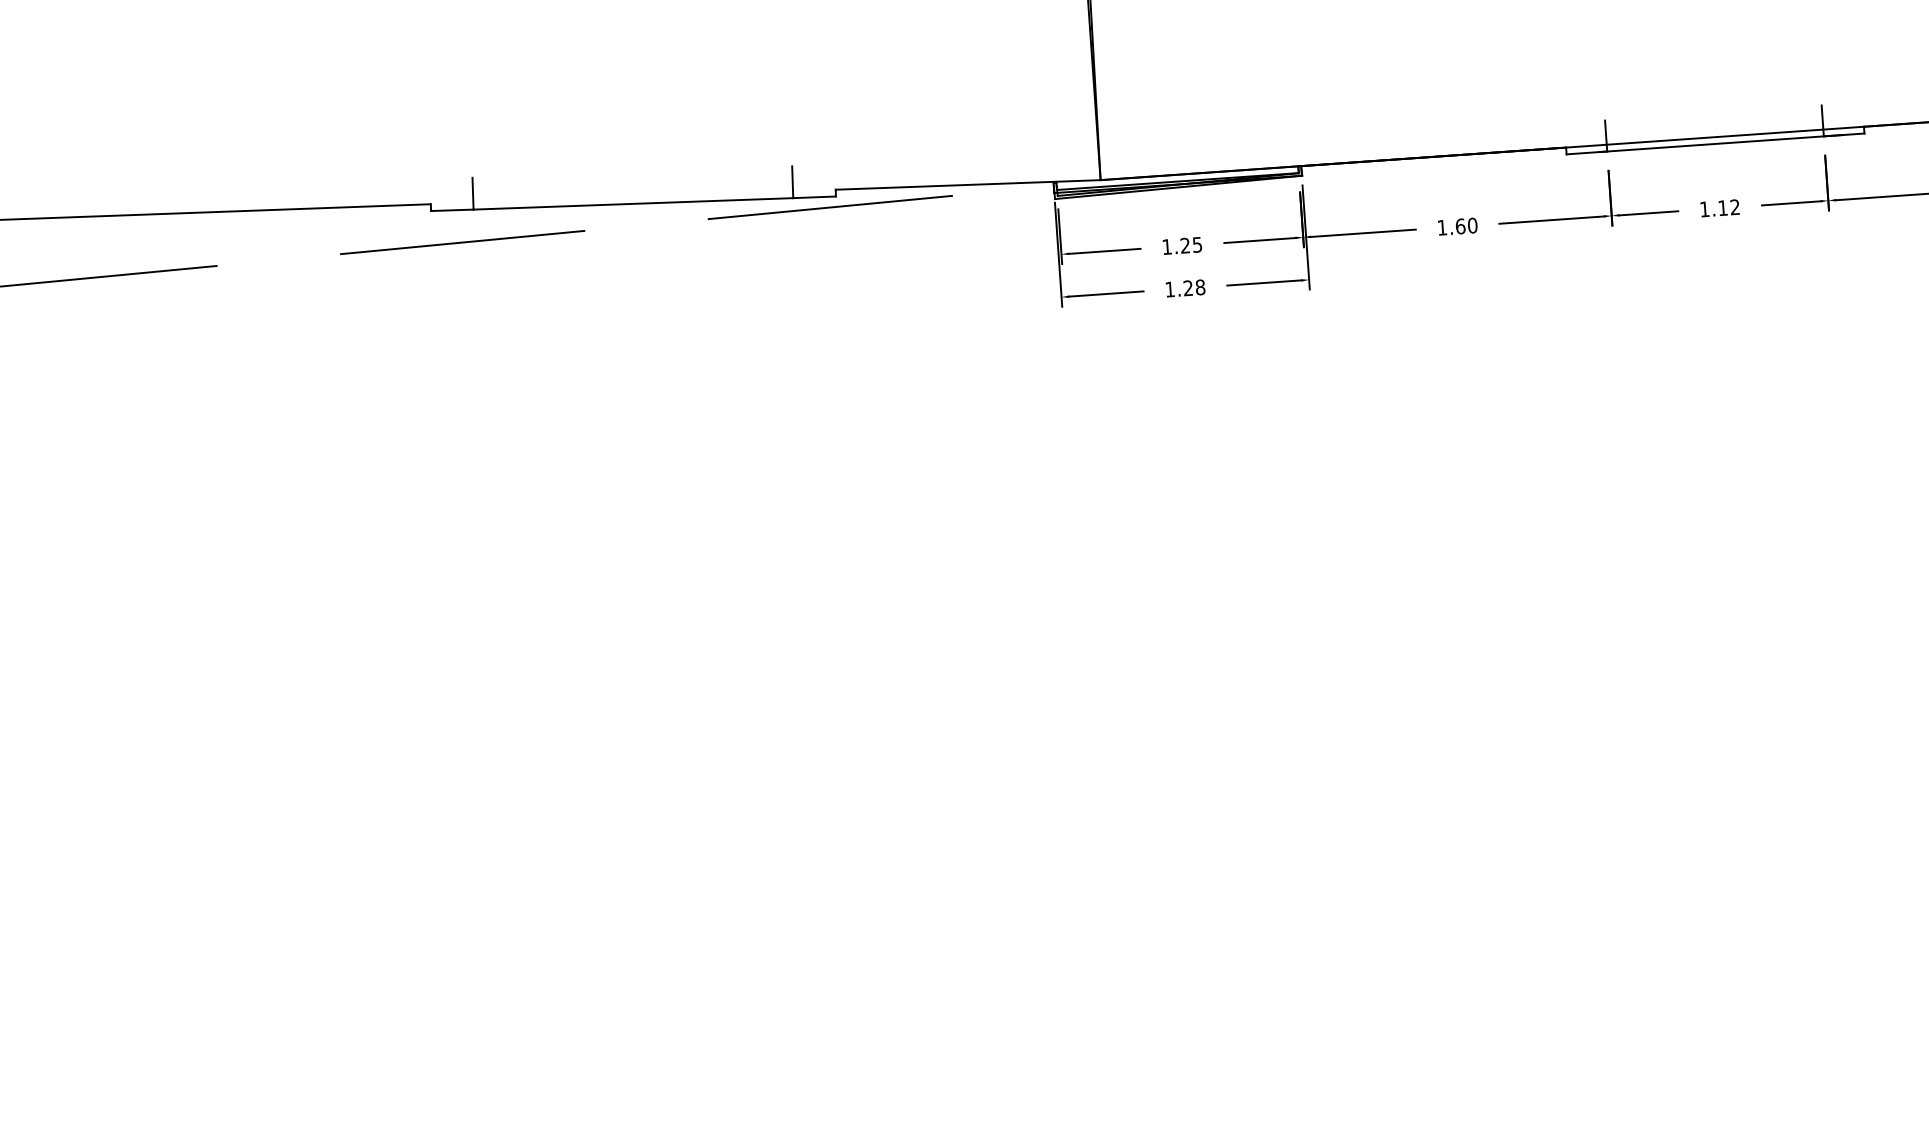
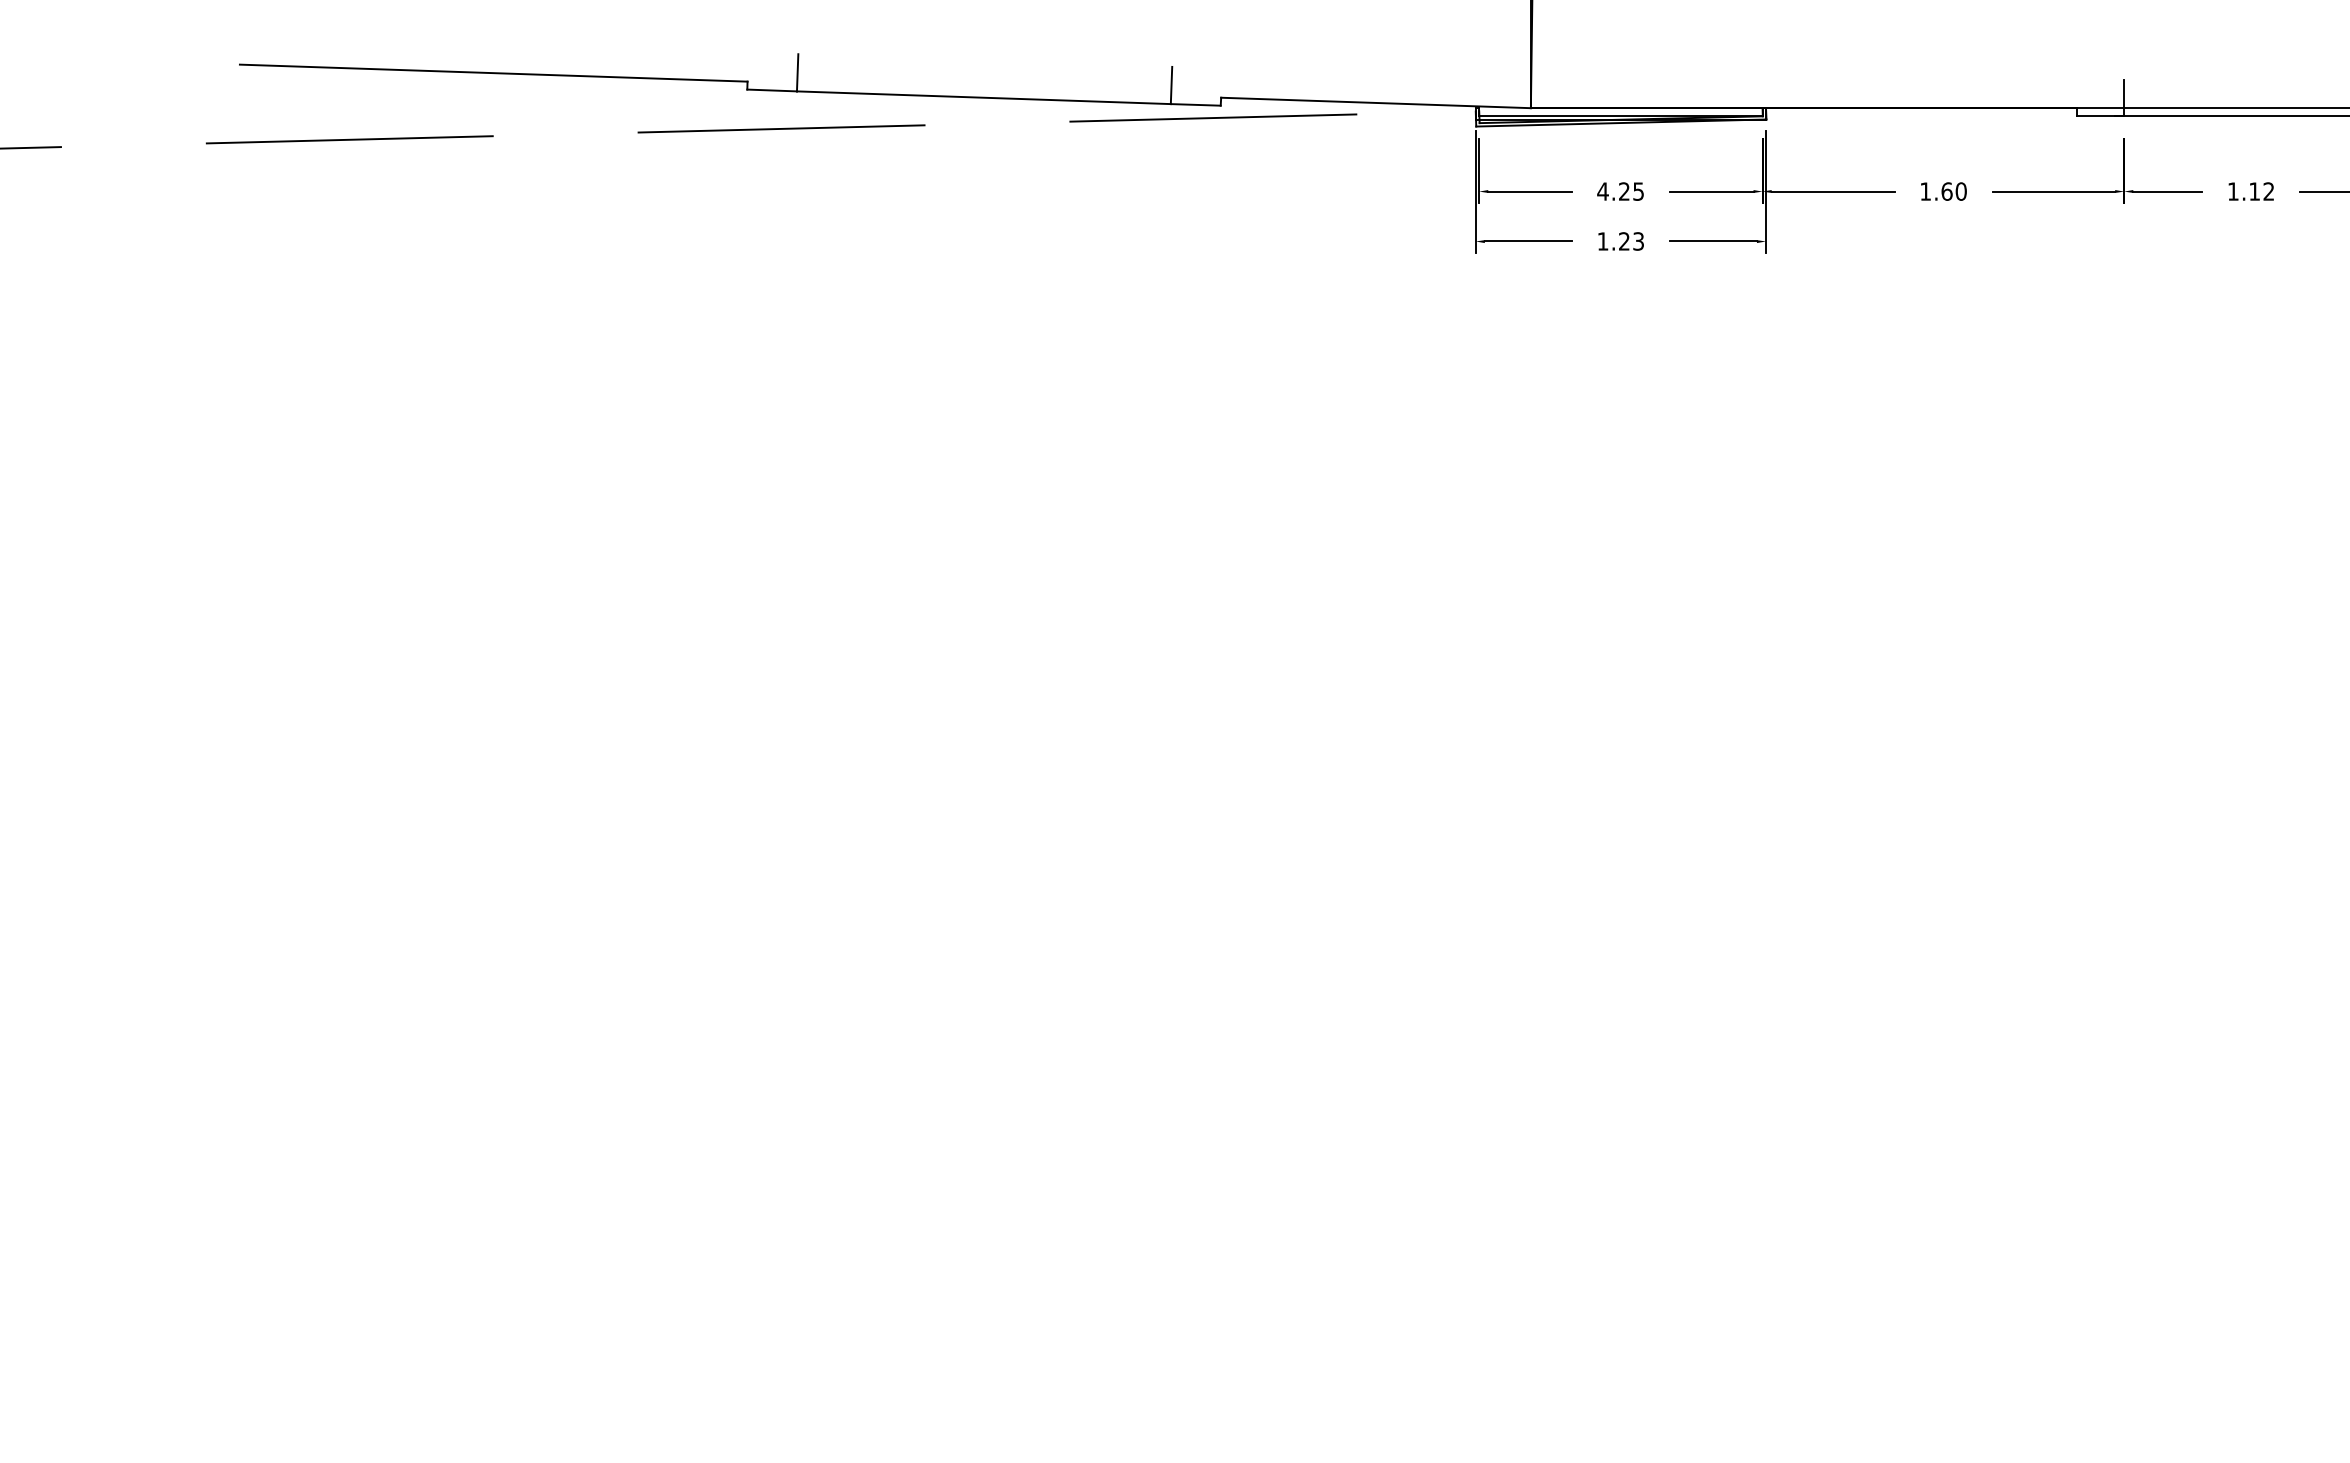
text: (1166, 246) -> (1602, 191), 1.25 -> 4.25
text: (1200, 287) -> (1638, 241), 1.28 -> 1.23

